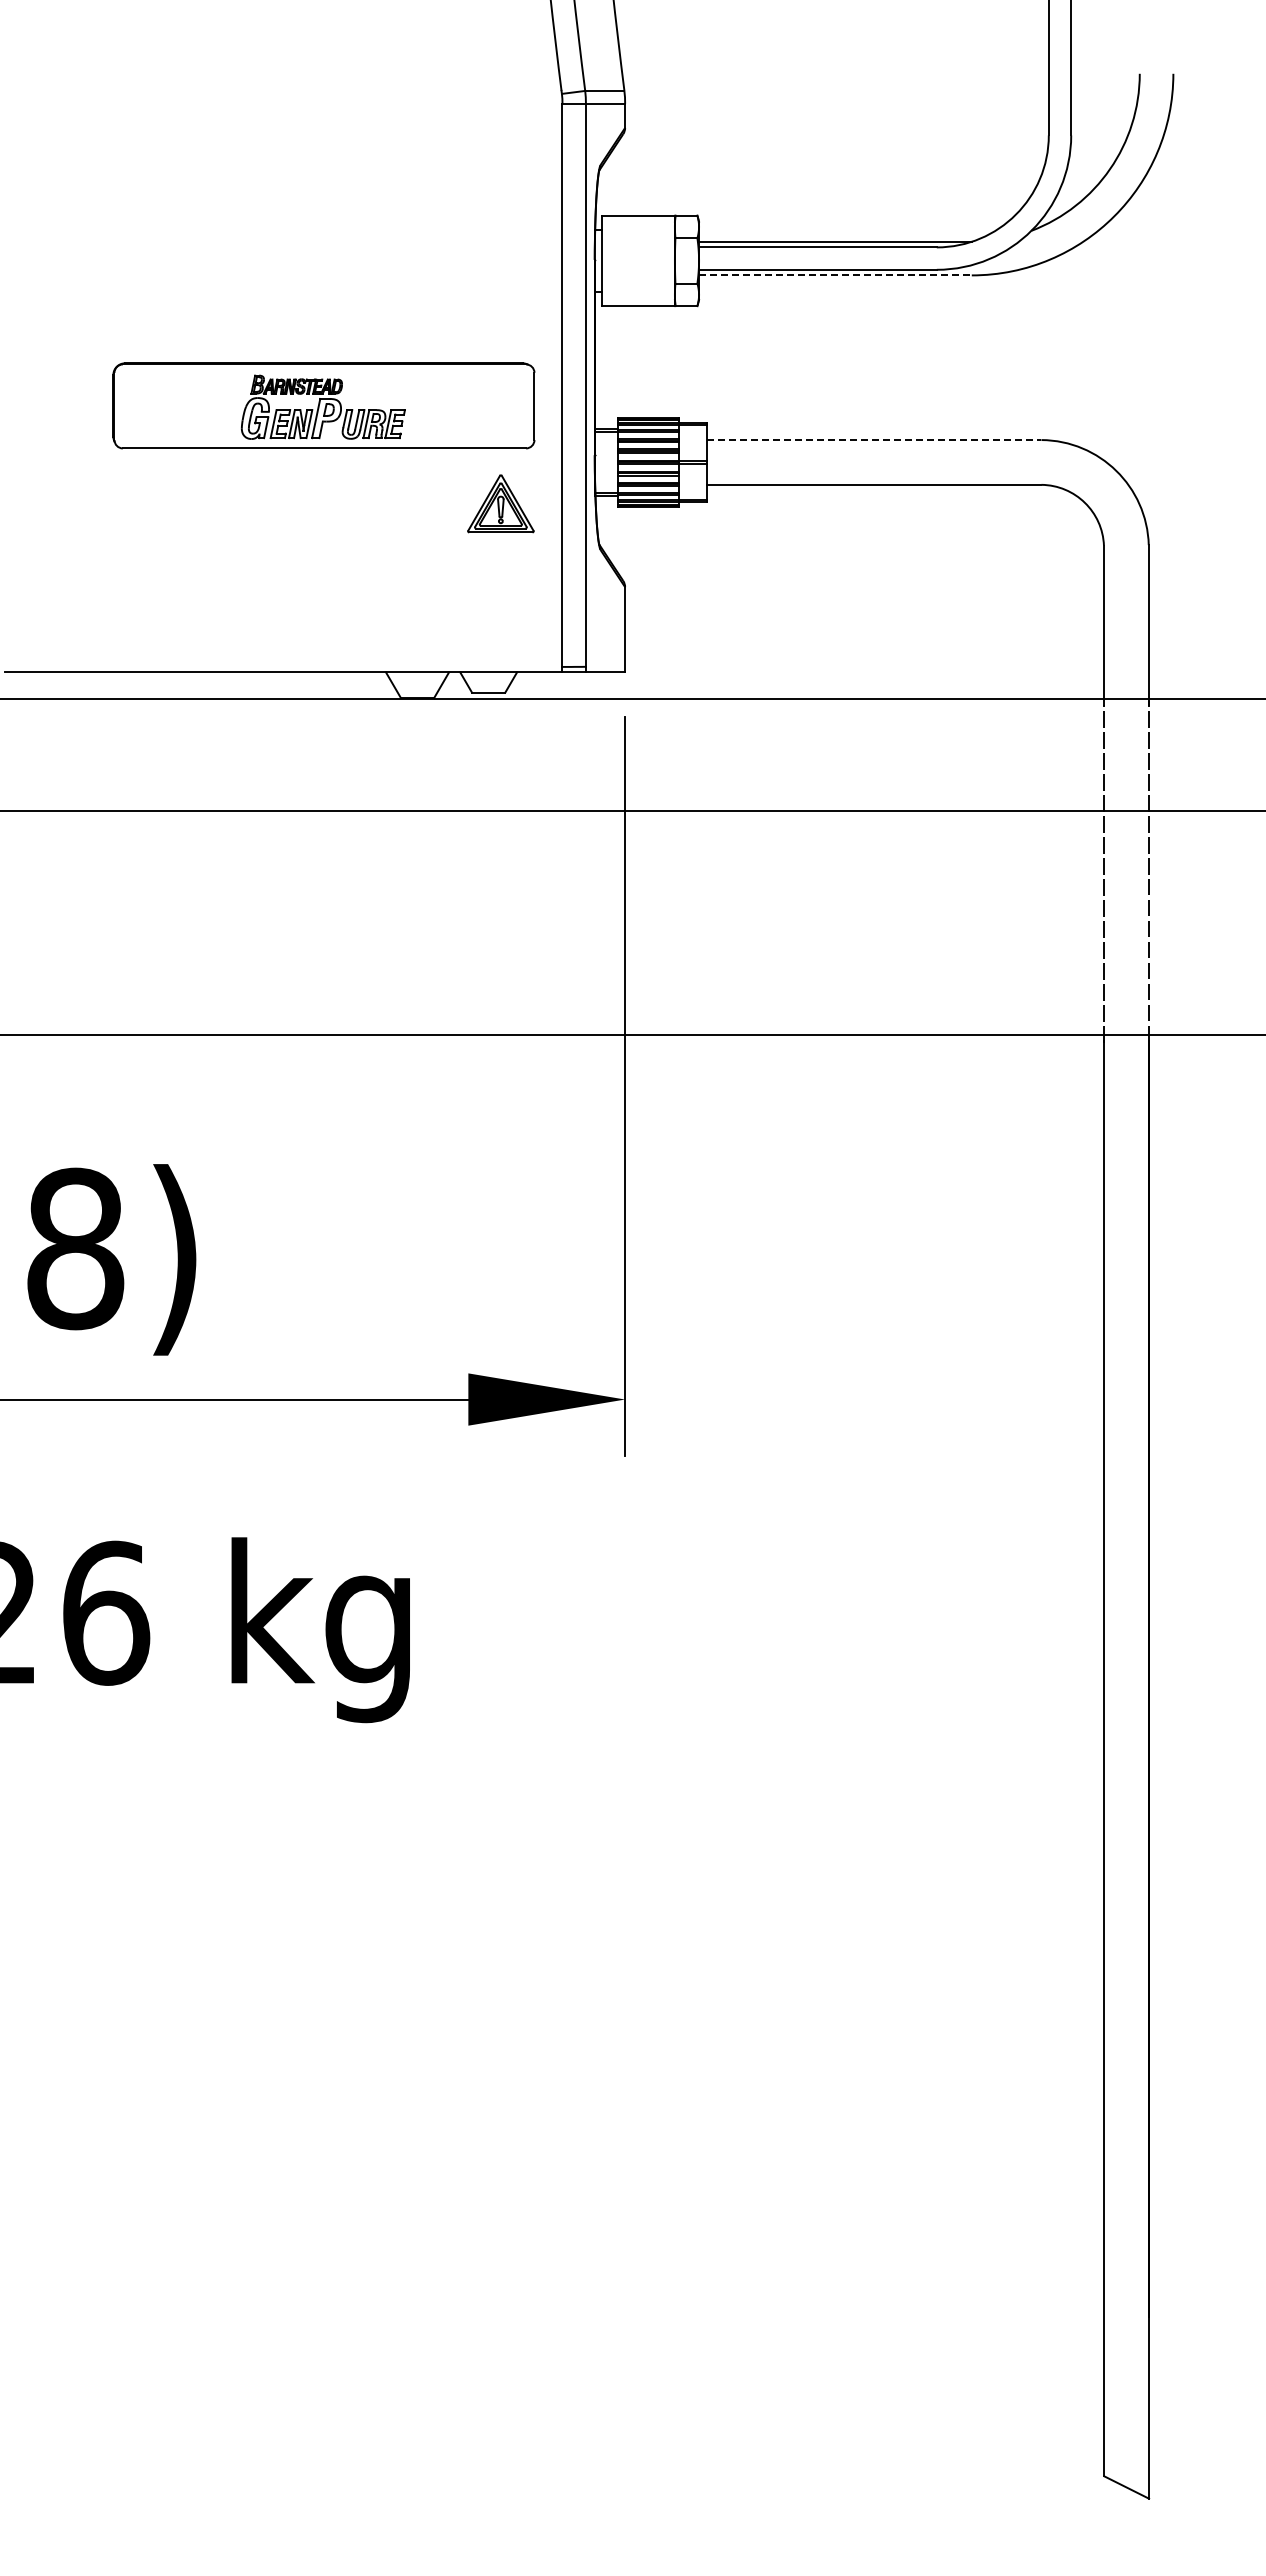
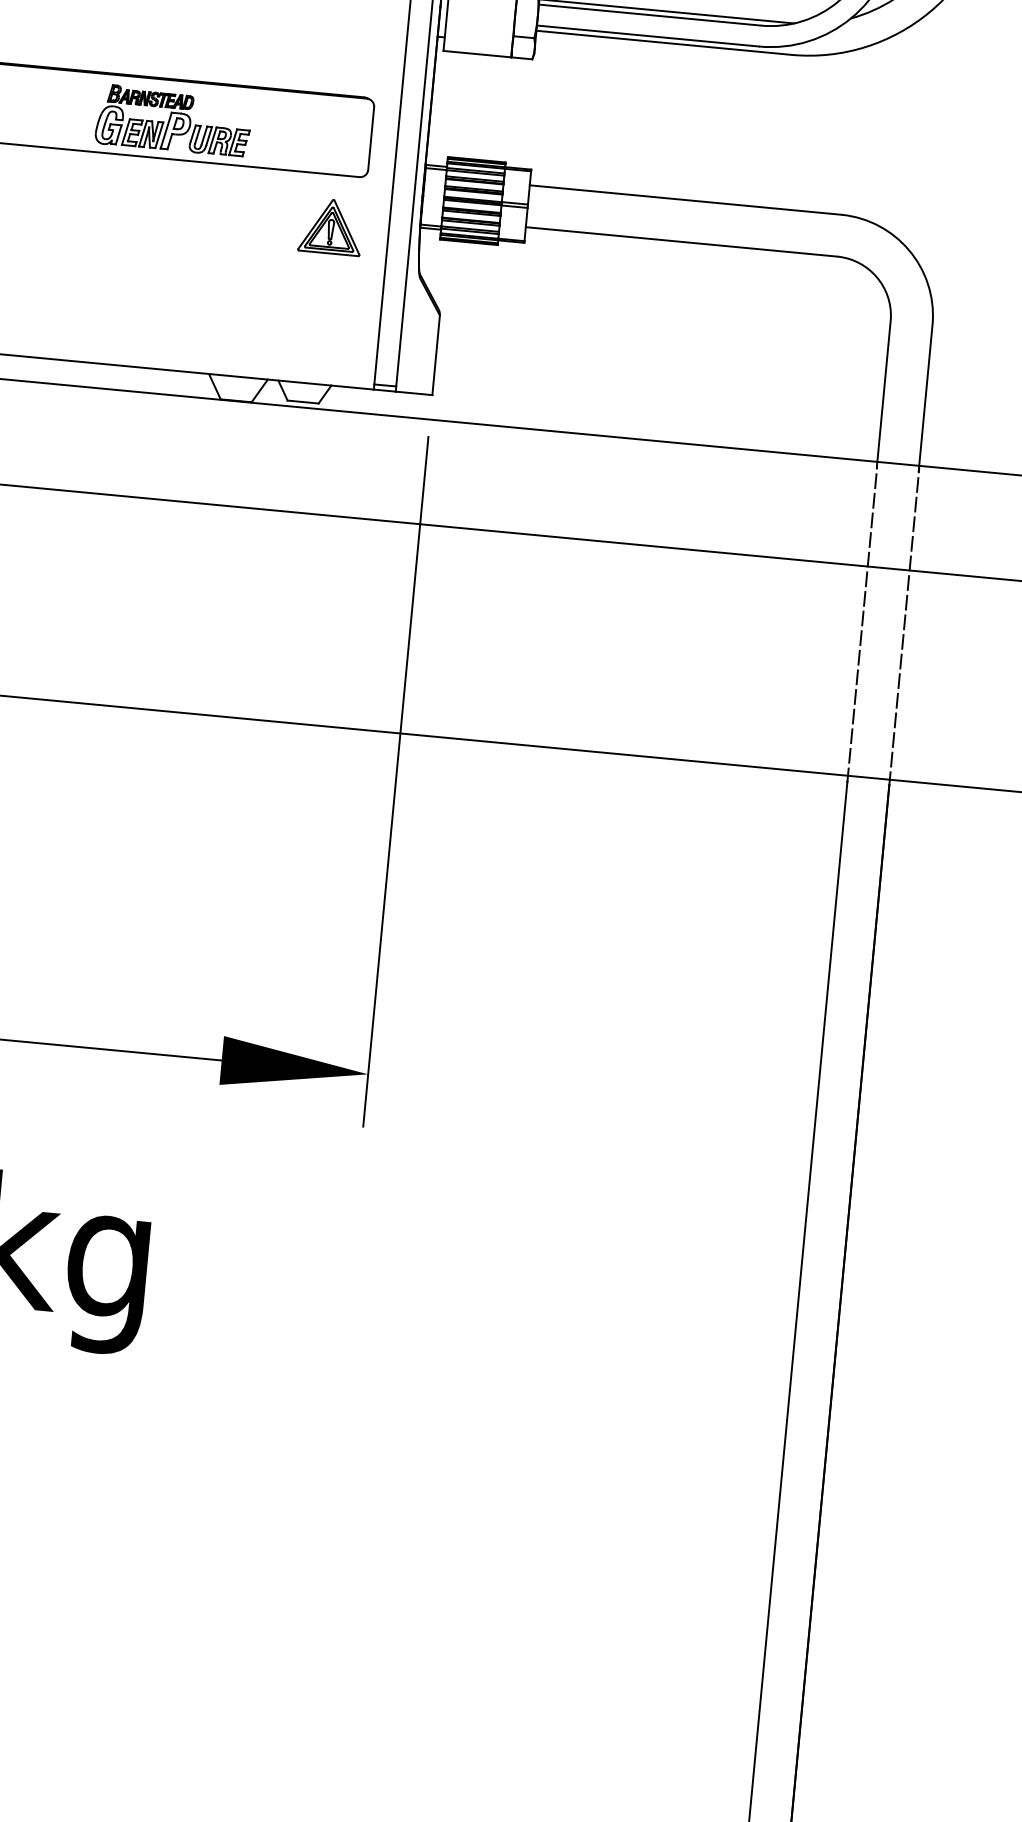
line: (835, 275) -> (663, 42), dashed -> solid
line: (874, 440) -> (685, 200), dashed -> solid

